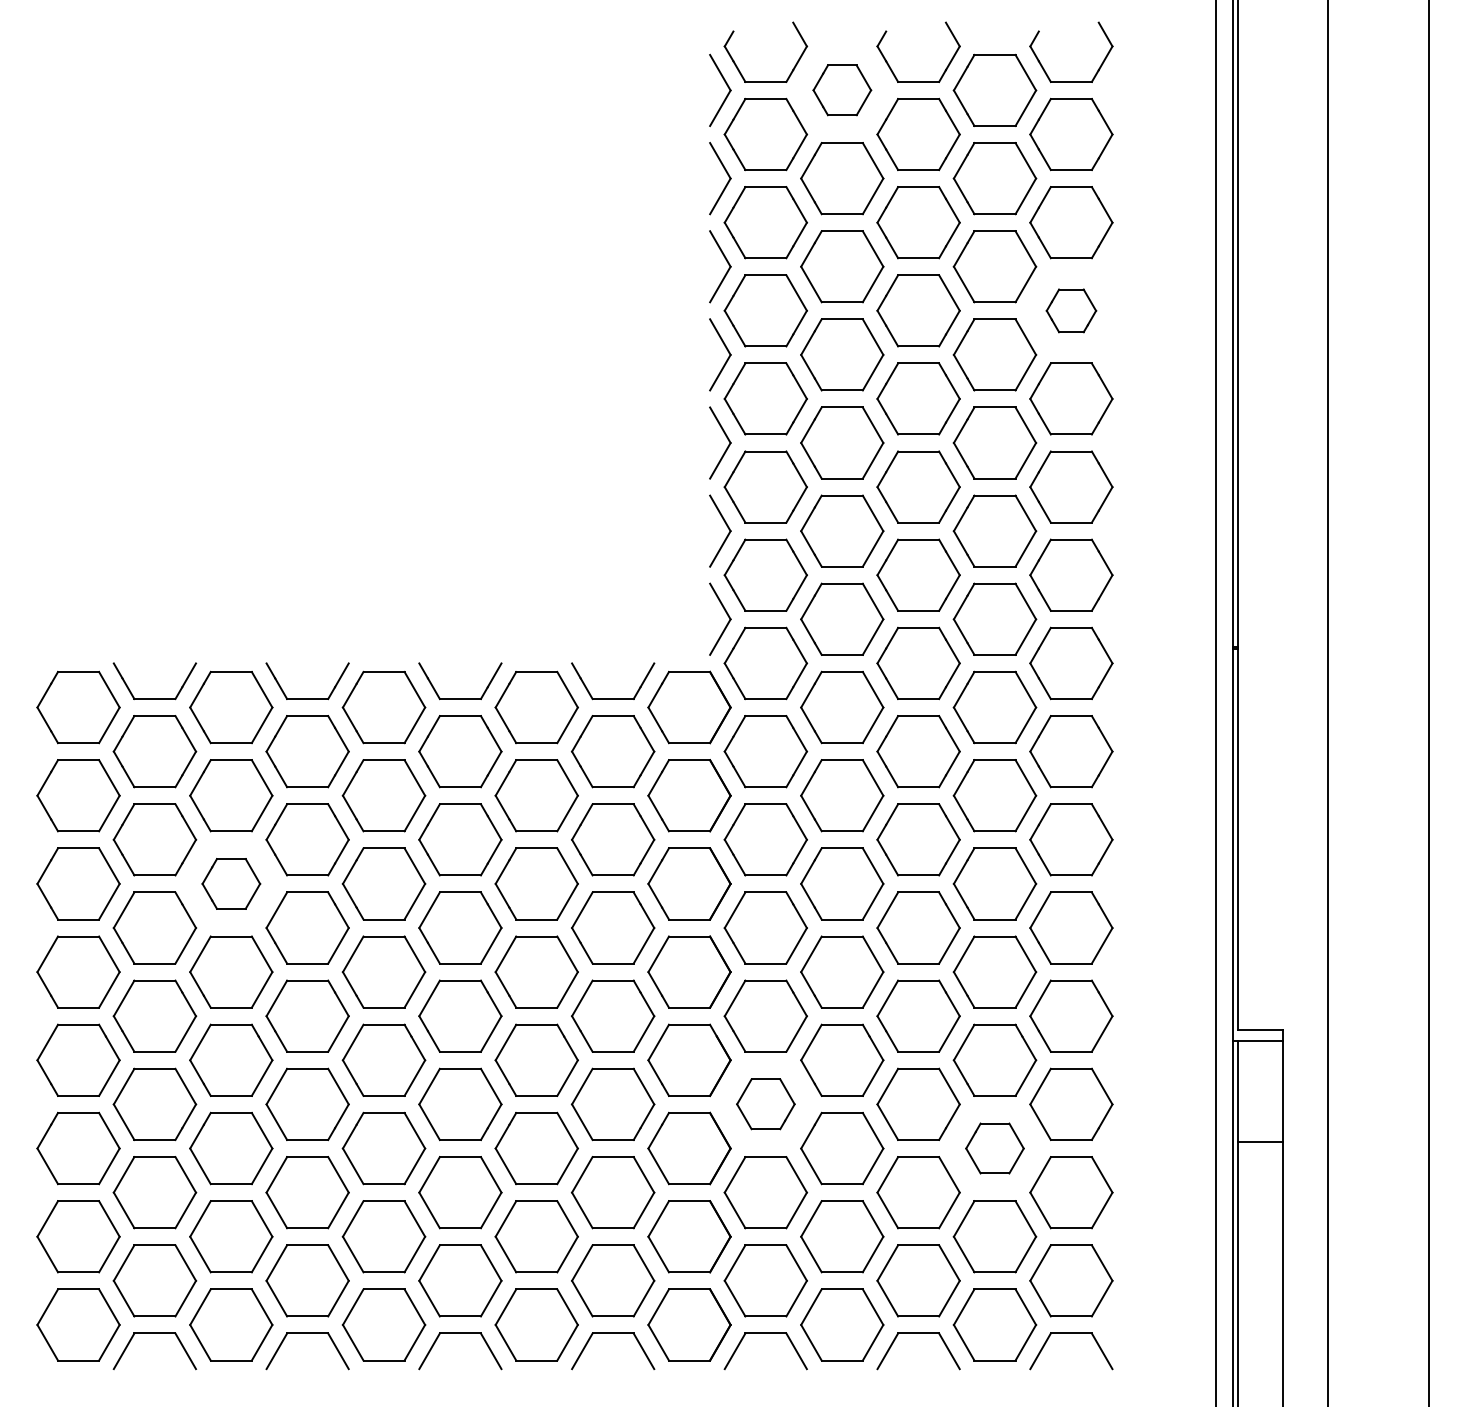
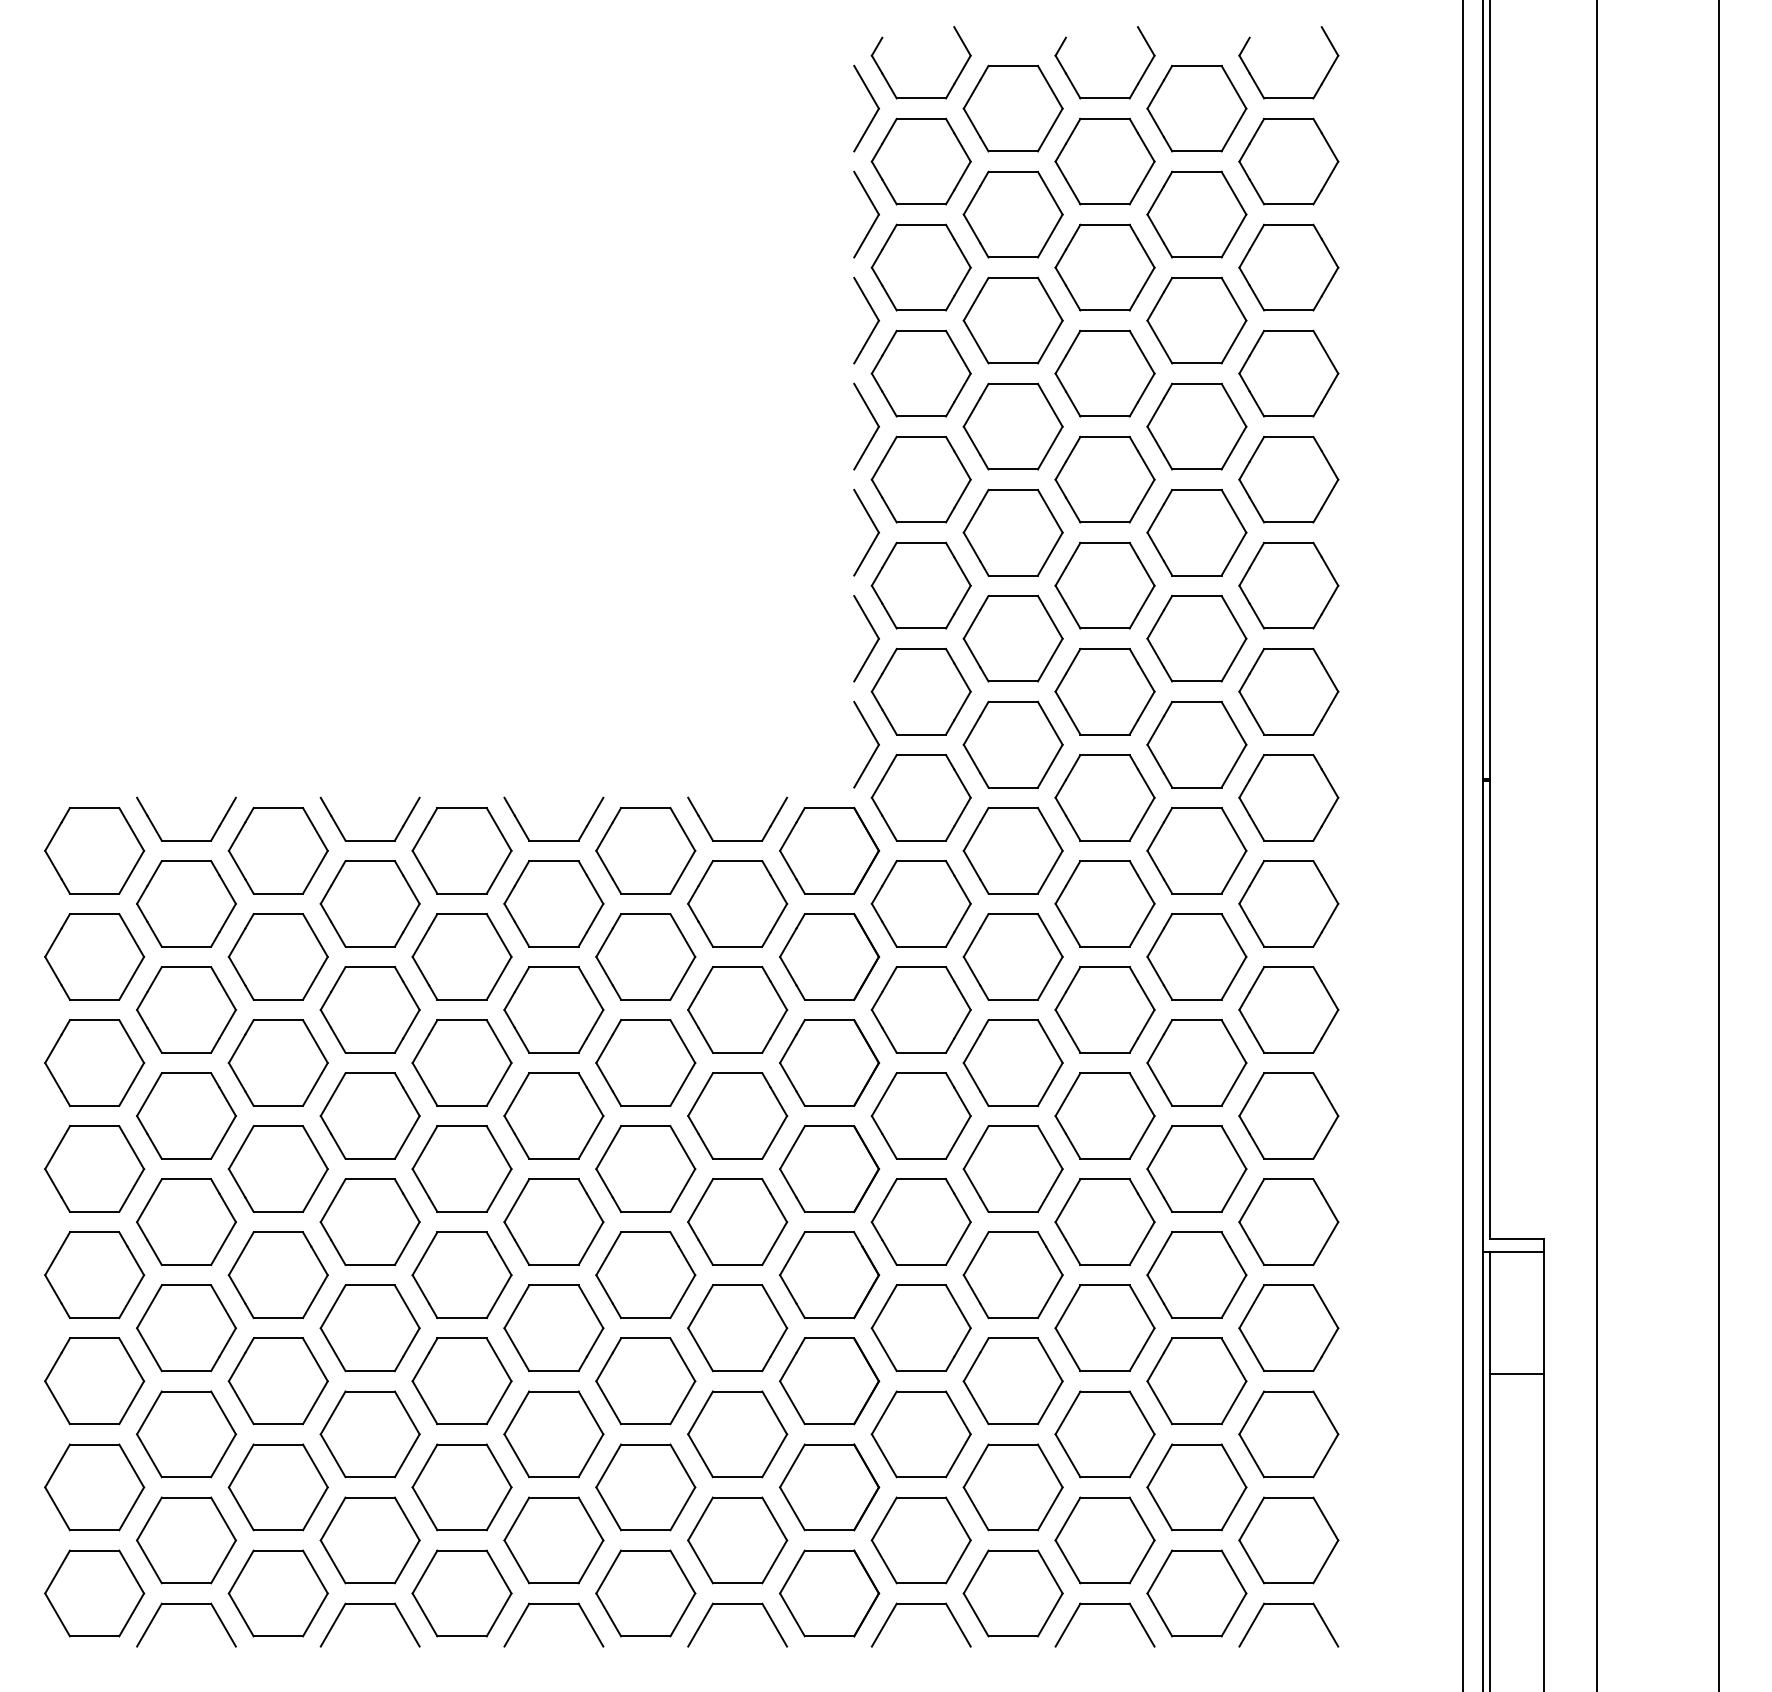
part: (842, 89) -> (1013, 107), size x1.43
part: (1071, 310) -> (1288, 373), size x1.67
part: (231, 883) -> (278, 1062), size x1.43
part: (765, 1103) -> (920, 1327), size x1.43
part: (994, 1148) -> (1196, 1381), size x1.43

